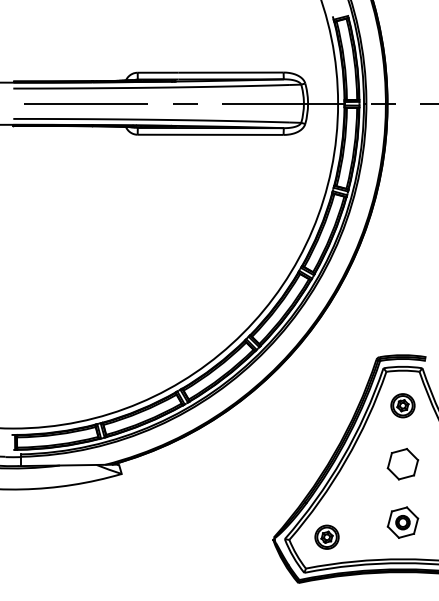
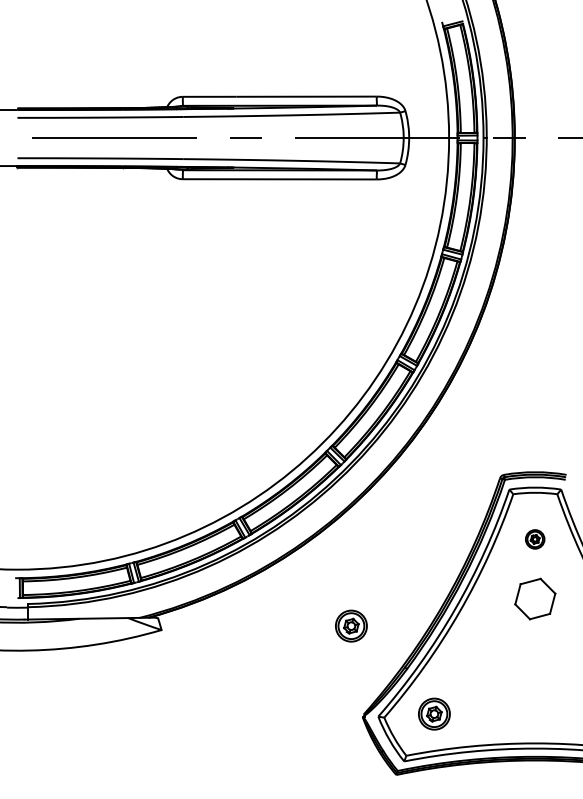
part: (402, 405) -> (534, 539), size x0.6
part: (403, 463) -> (535, 598), moved
part: (264, 470) -> (351, 625), added
part: (403, 522) -> (535, 694), removed

